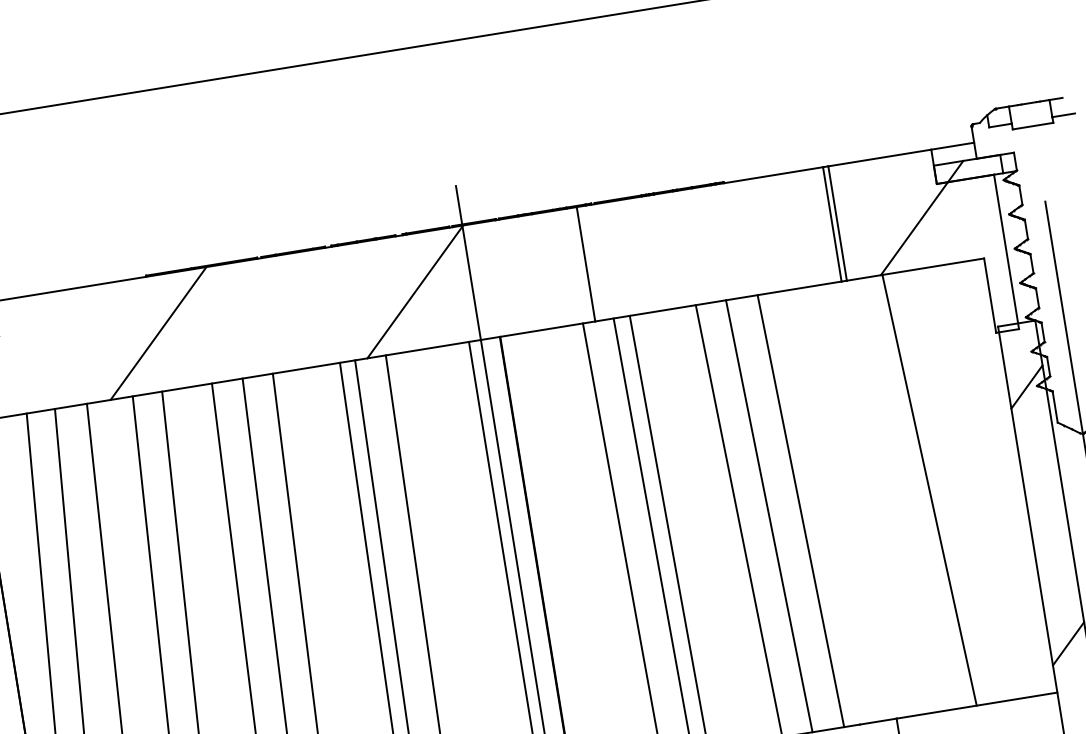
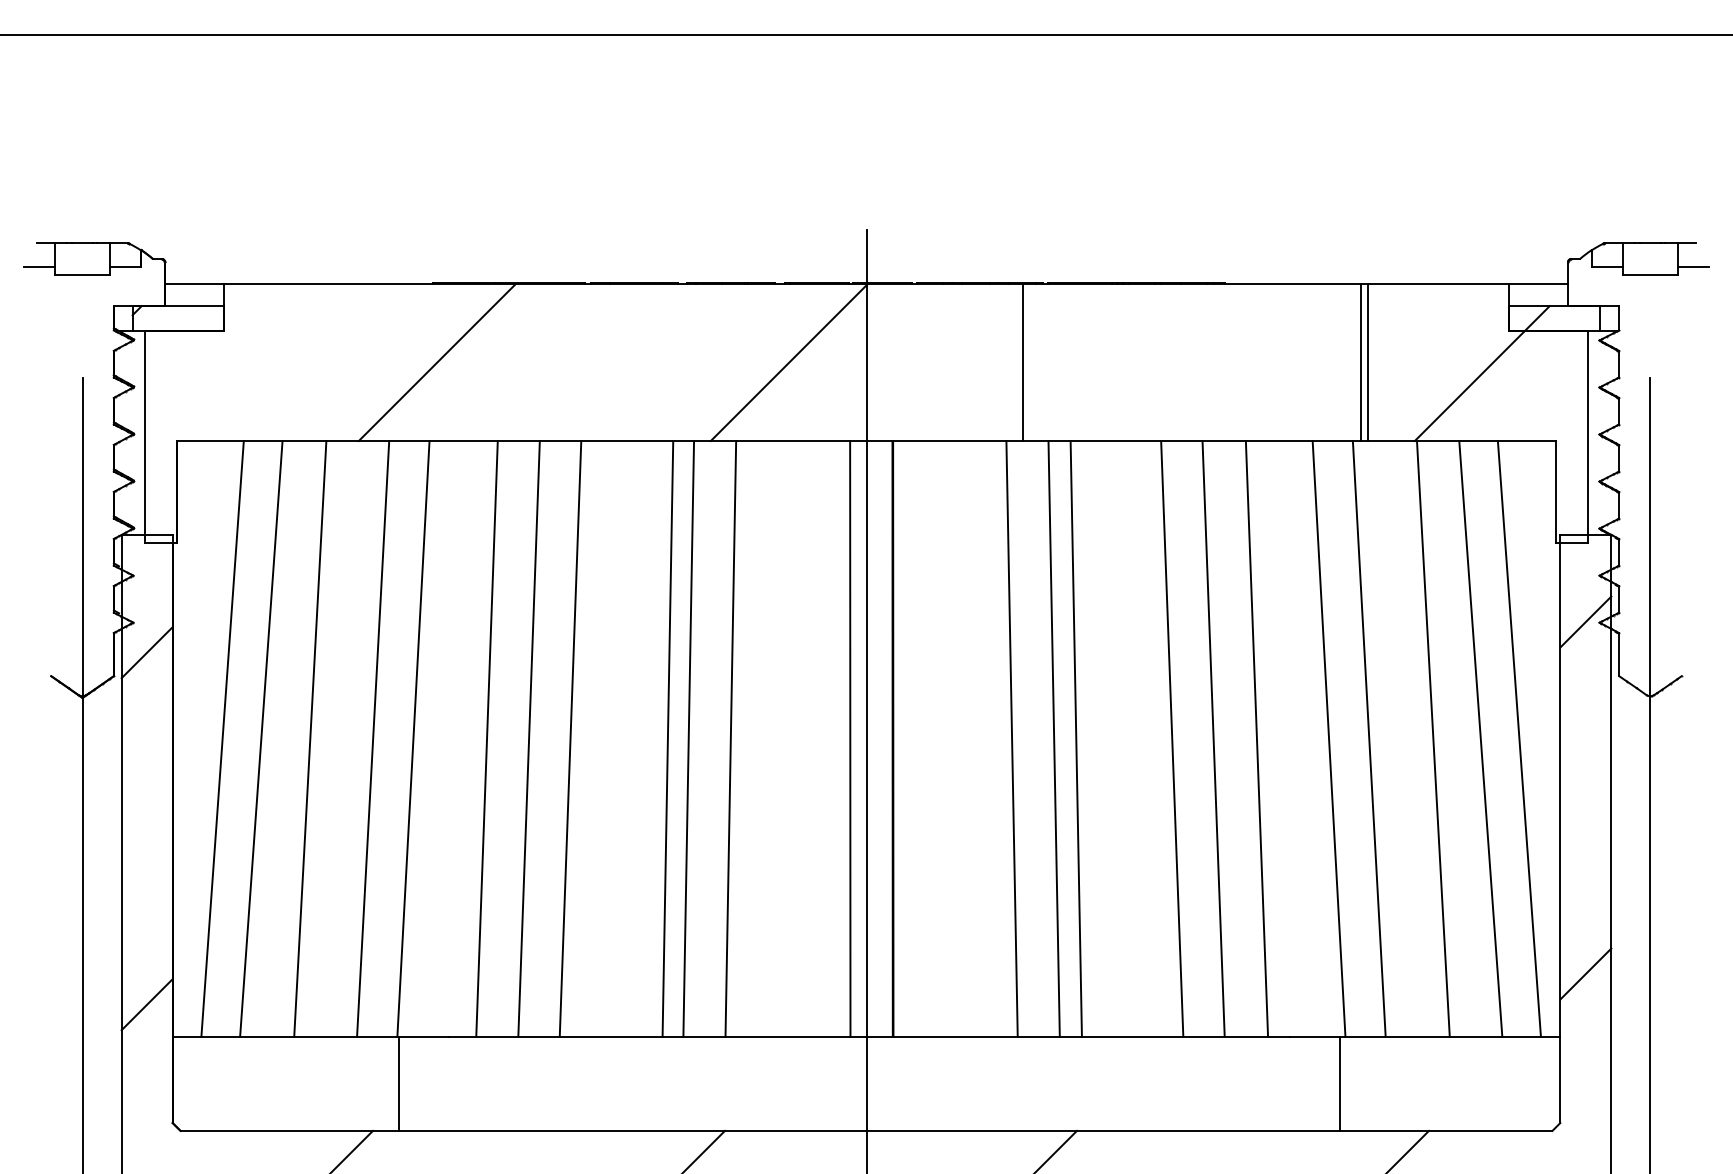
line: (991, 479) -> (1518, 738), added
line: (963, 484) -> (1480, 738), added
line: (882, 497) -> (1368, 738), added
line: (853, 502) -> (1328, 738), added

